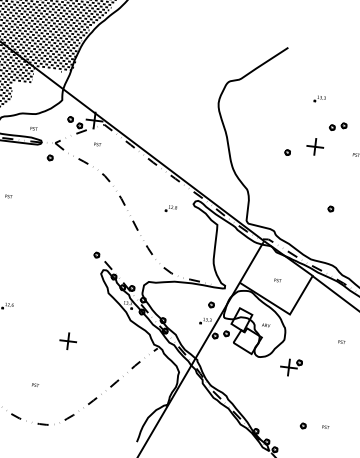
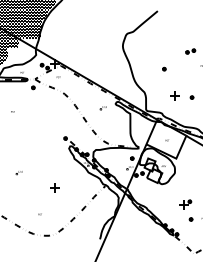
part: (317, 98) -> (177, 37), removed
part: (314, 145) -> (174, 95), moved
part: (291, 366) -> (185, 204), moved

